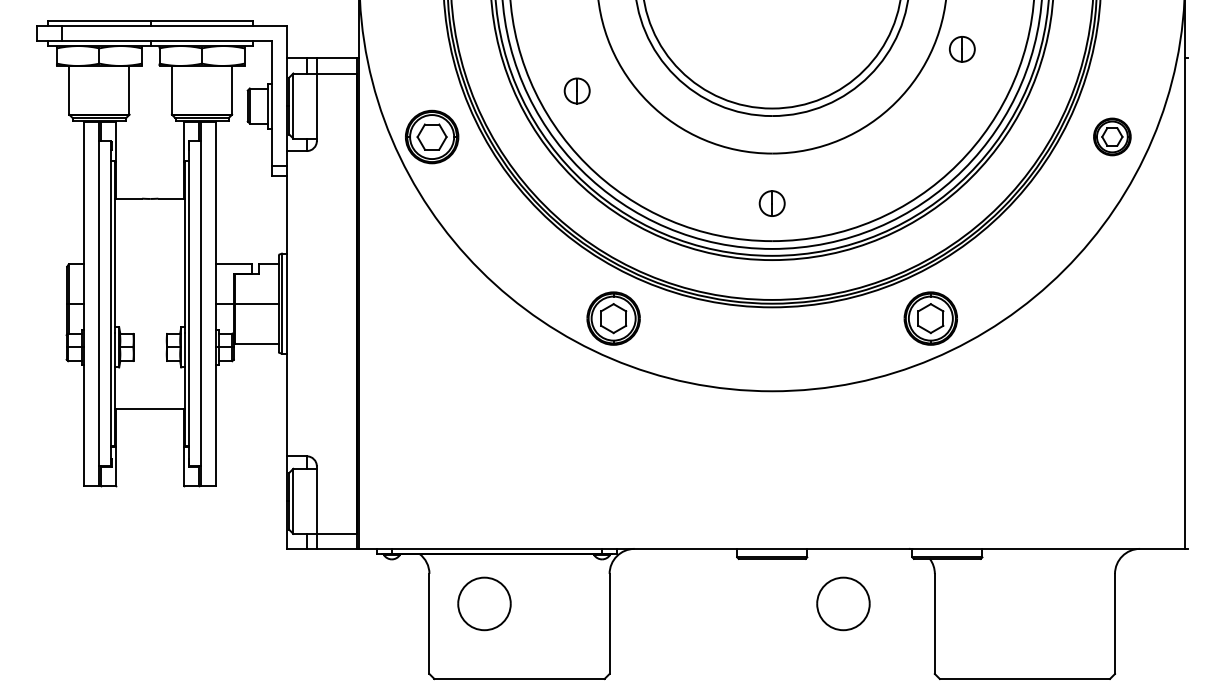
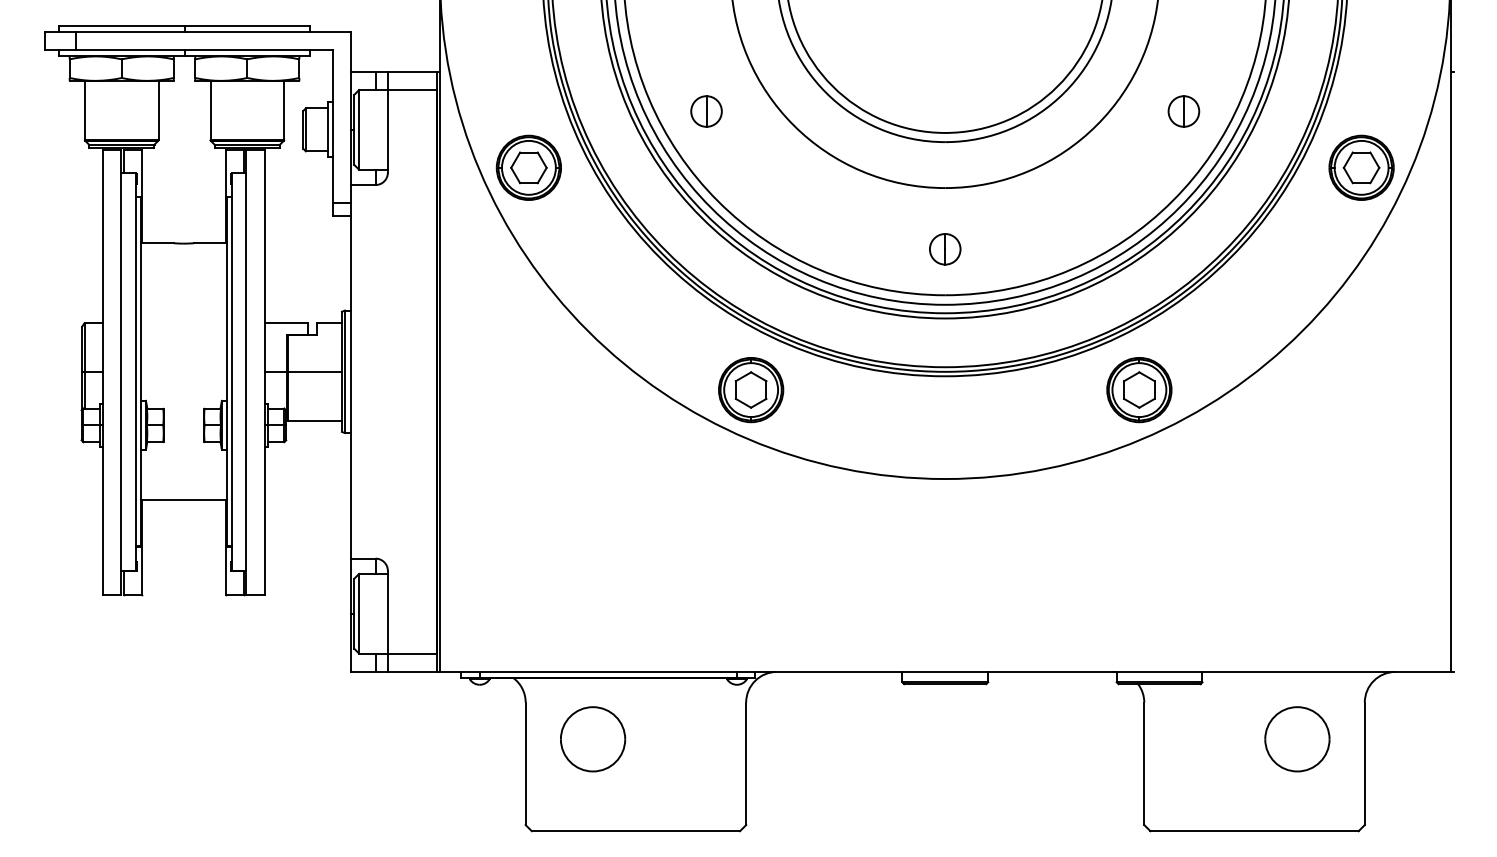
part: (961, 49) -> (1183, 111), moved
part: (1112, 136) -> (1361, 167), size x1.43
part: (843, 604) -> (1297, 739), moved

